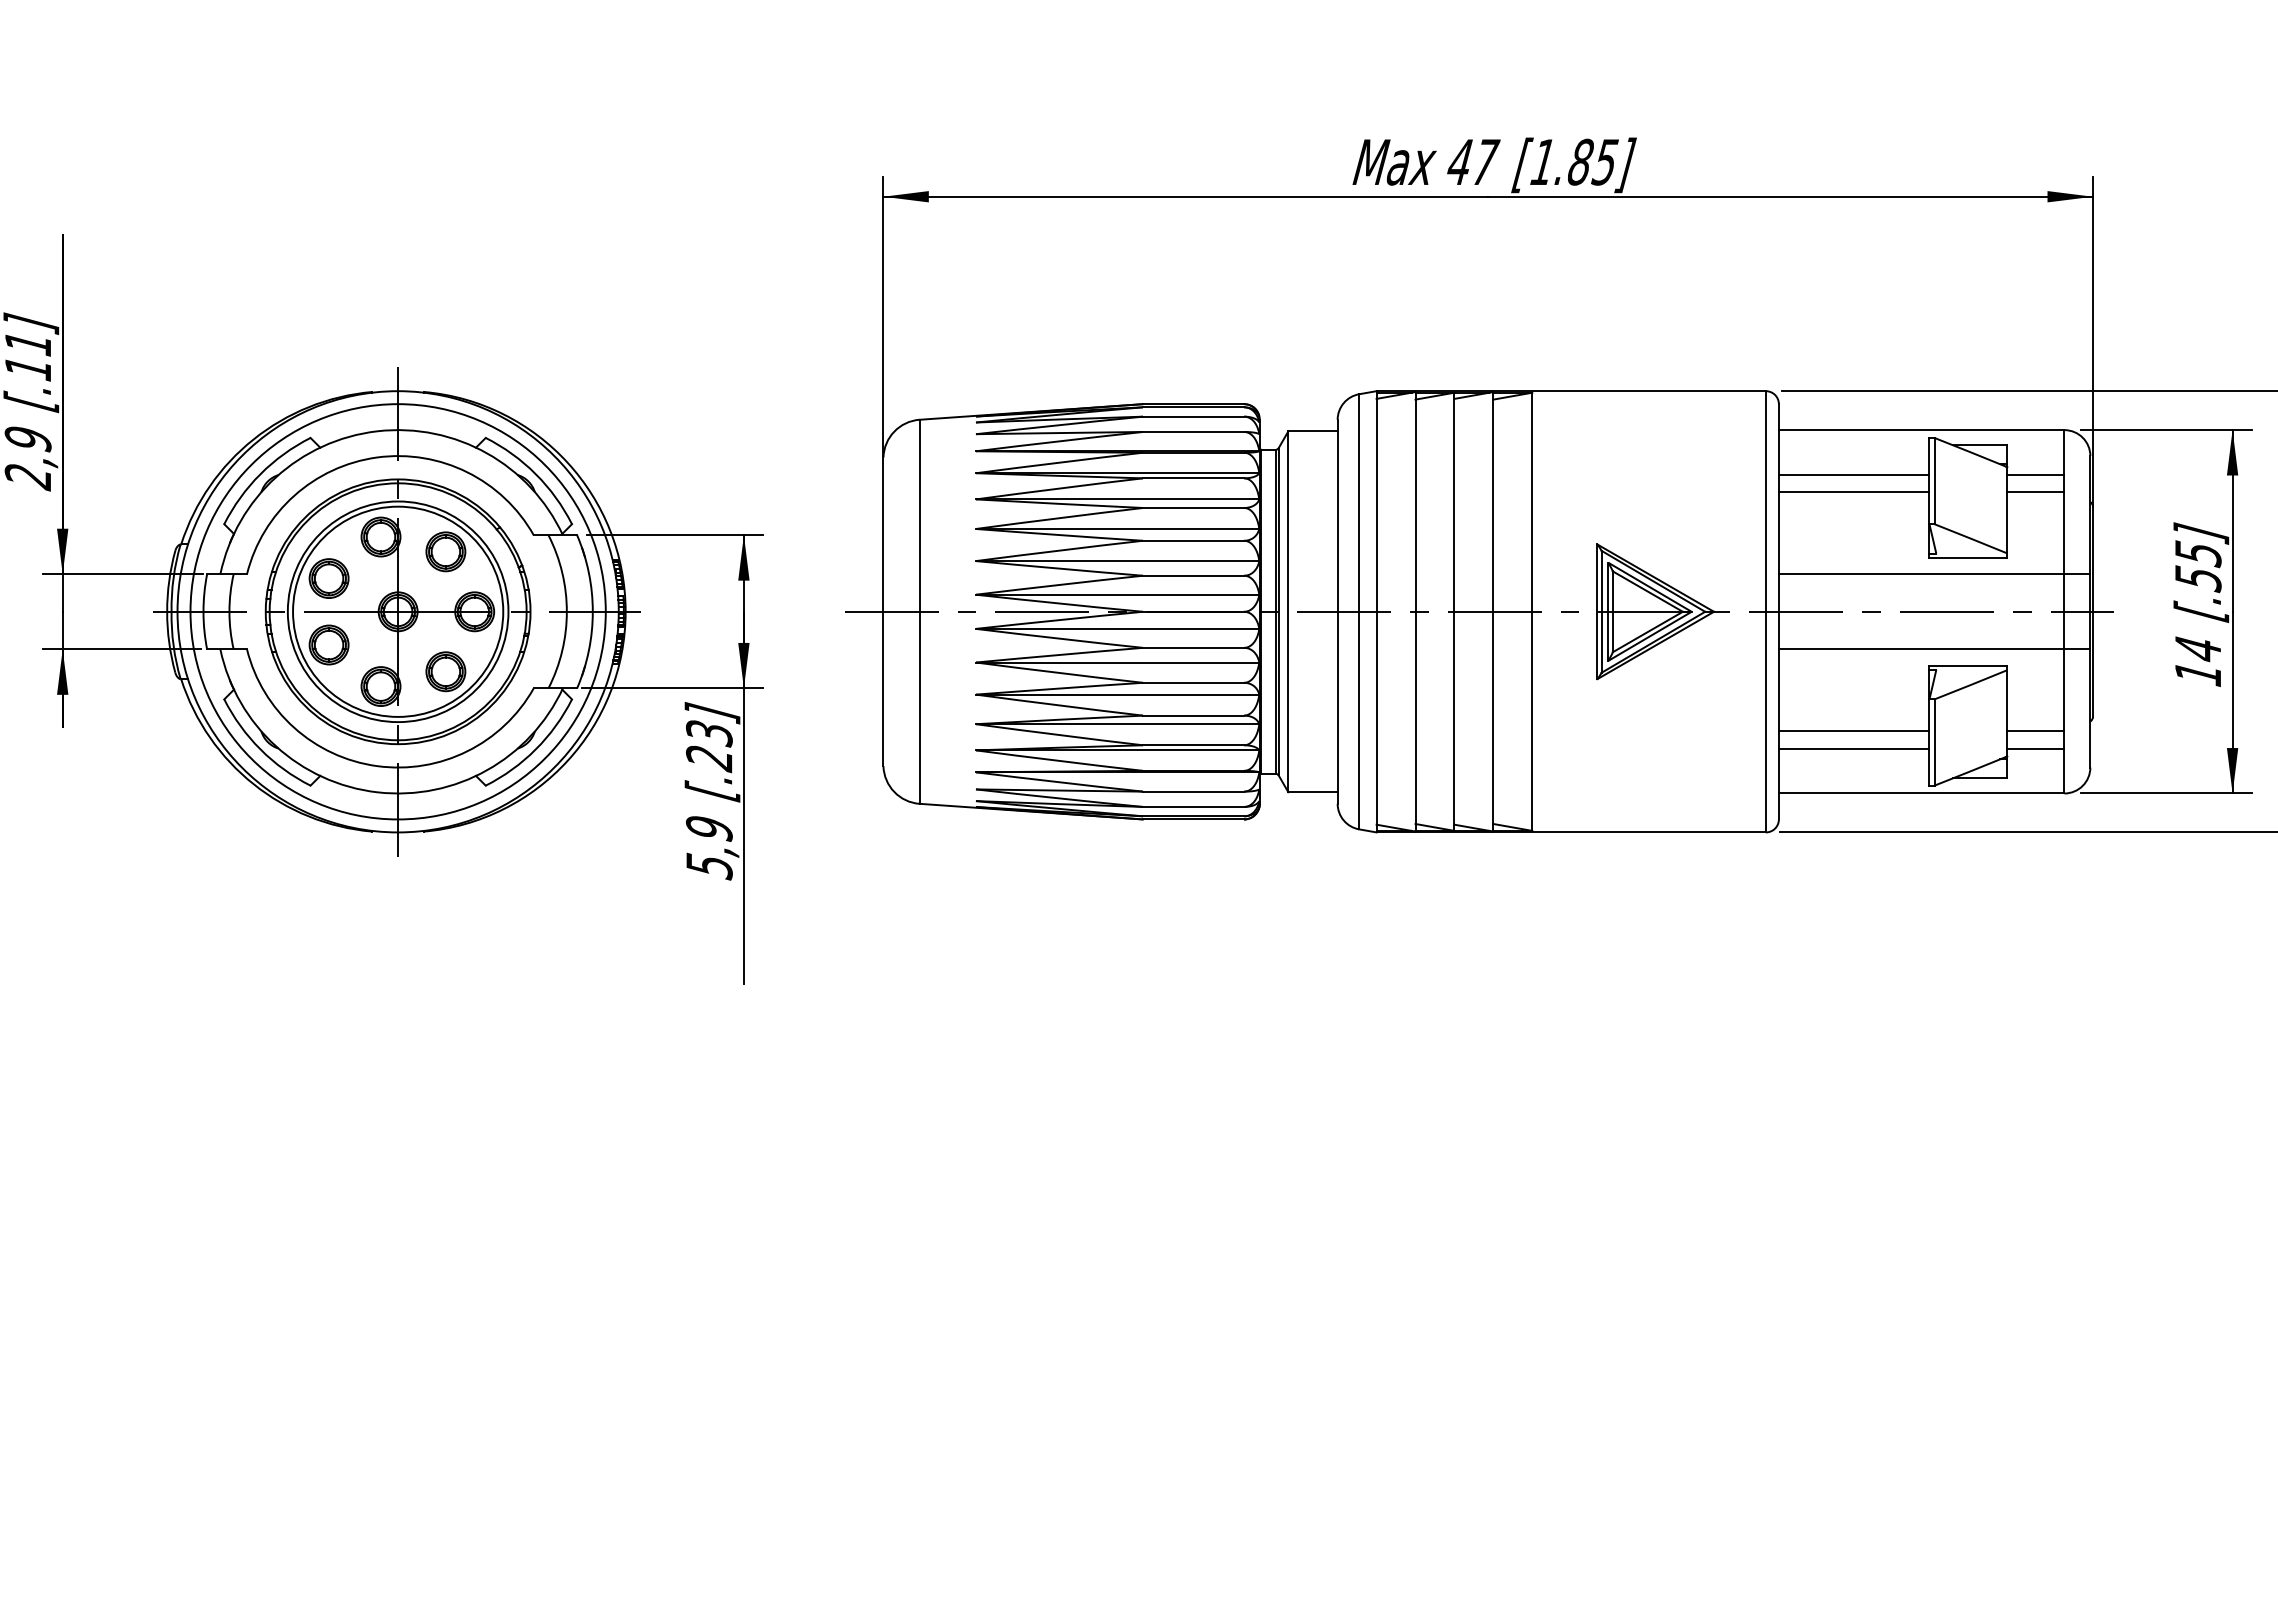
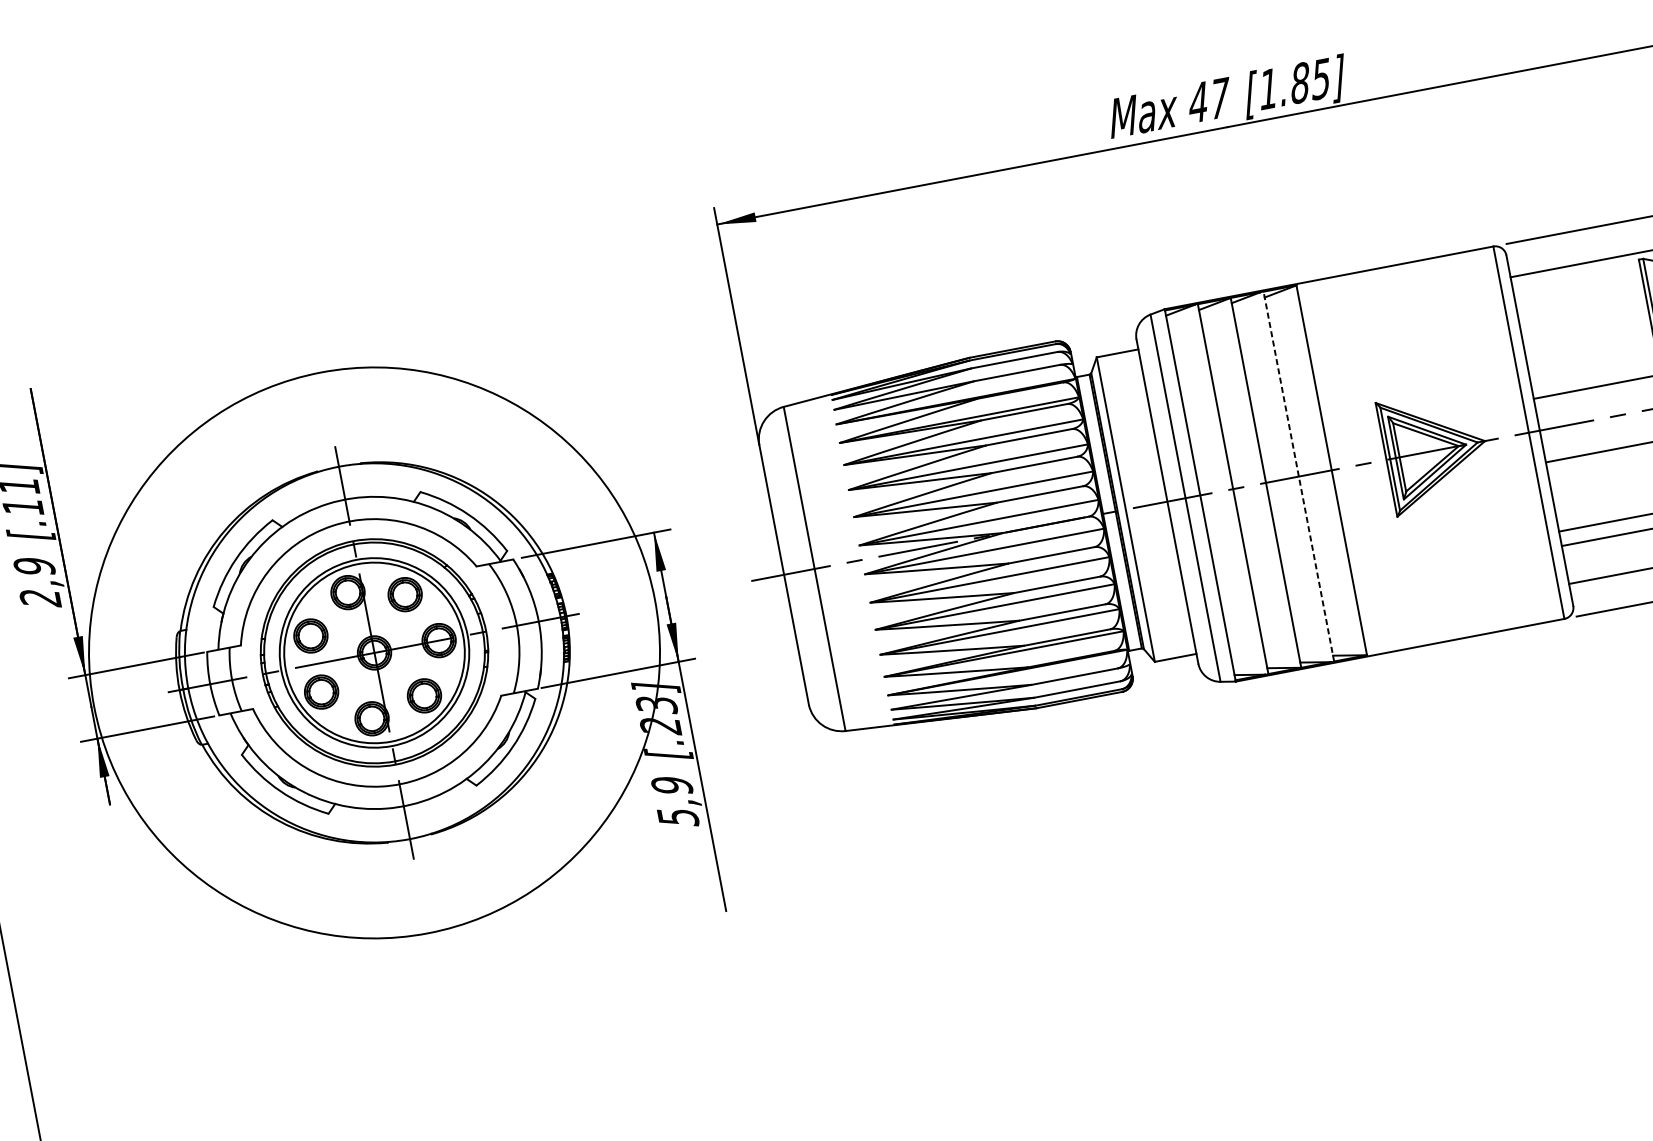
line: (1853, 475) -> (1580, 303), removed
line: (1853, 492) -> (1583, 317), removed
circle: (397, 611) -> (373, 652), size x1.6
line: (1493, 611) -> (1298, 476), solid -> dashed

